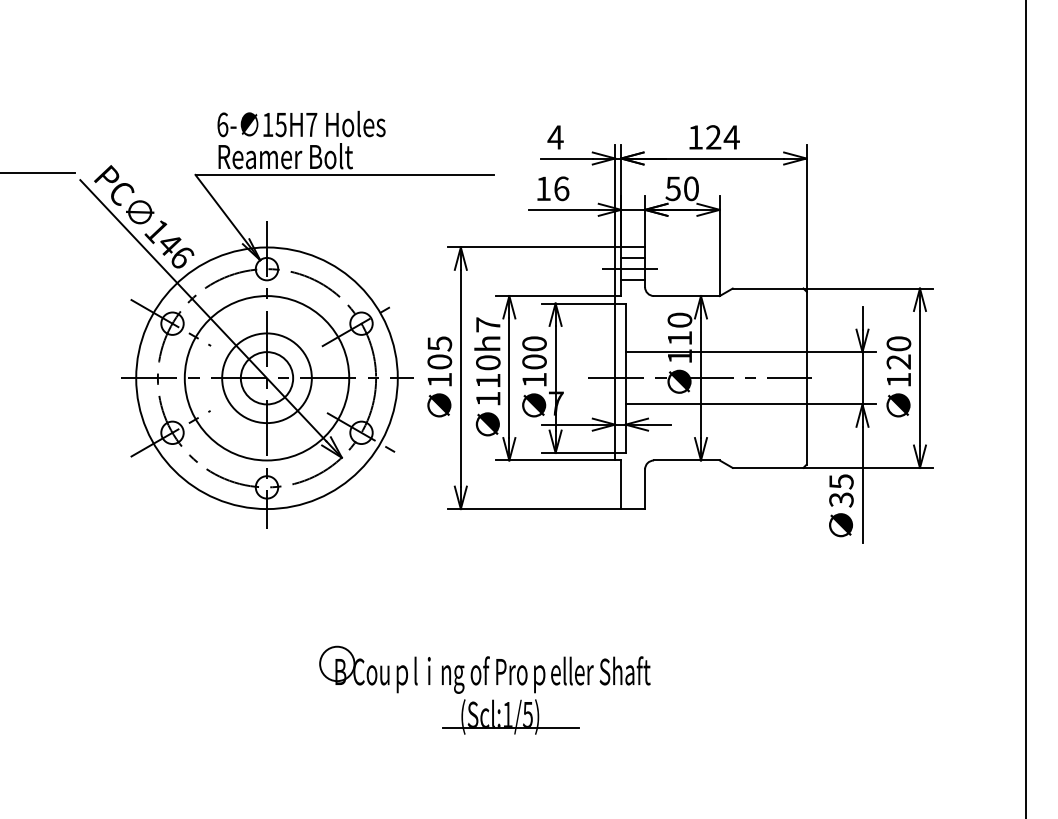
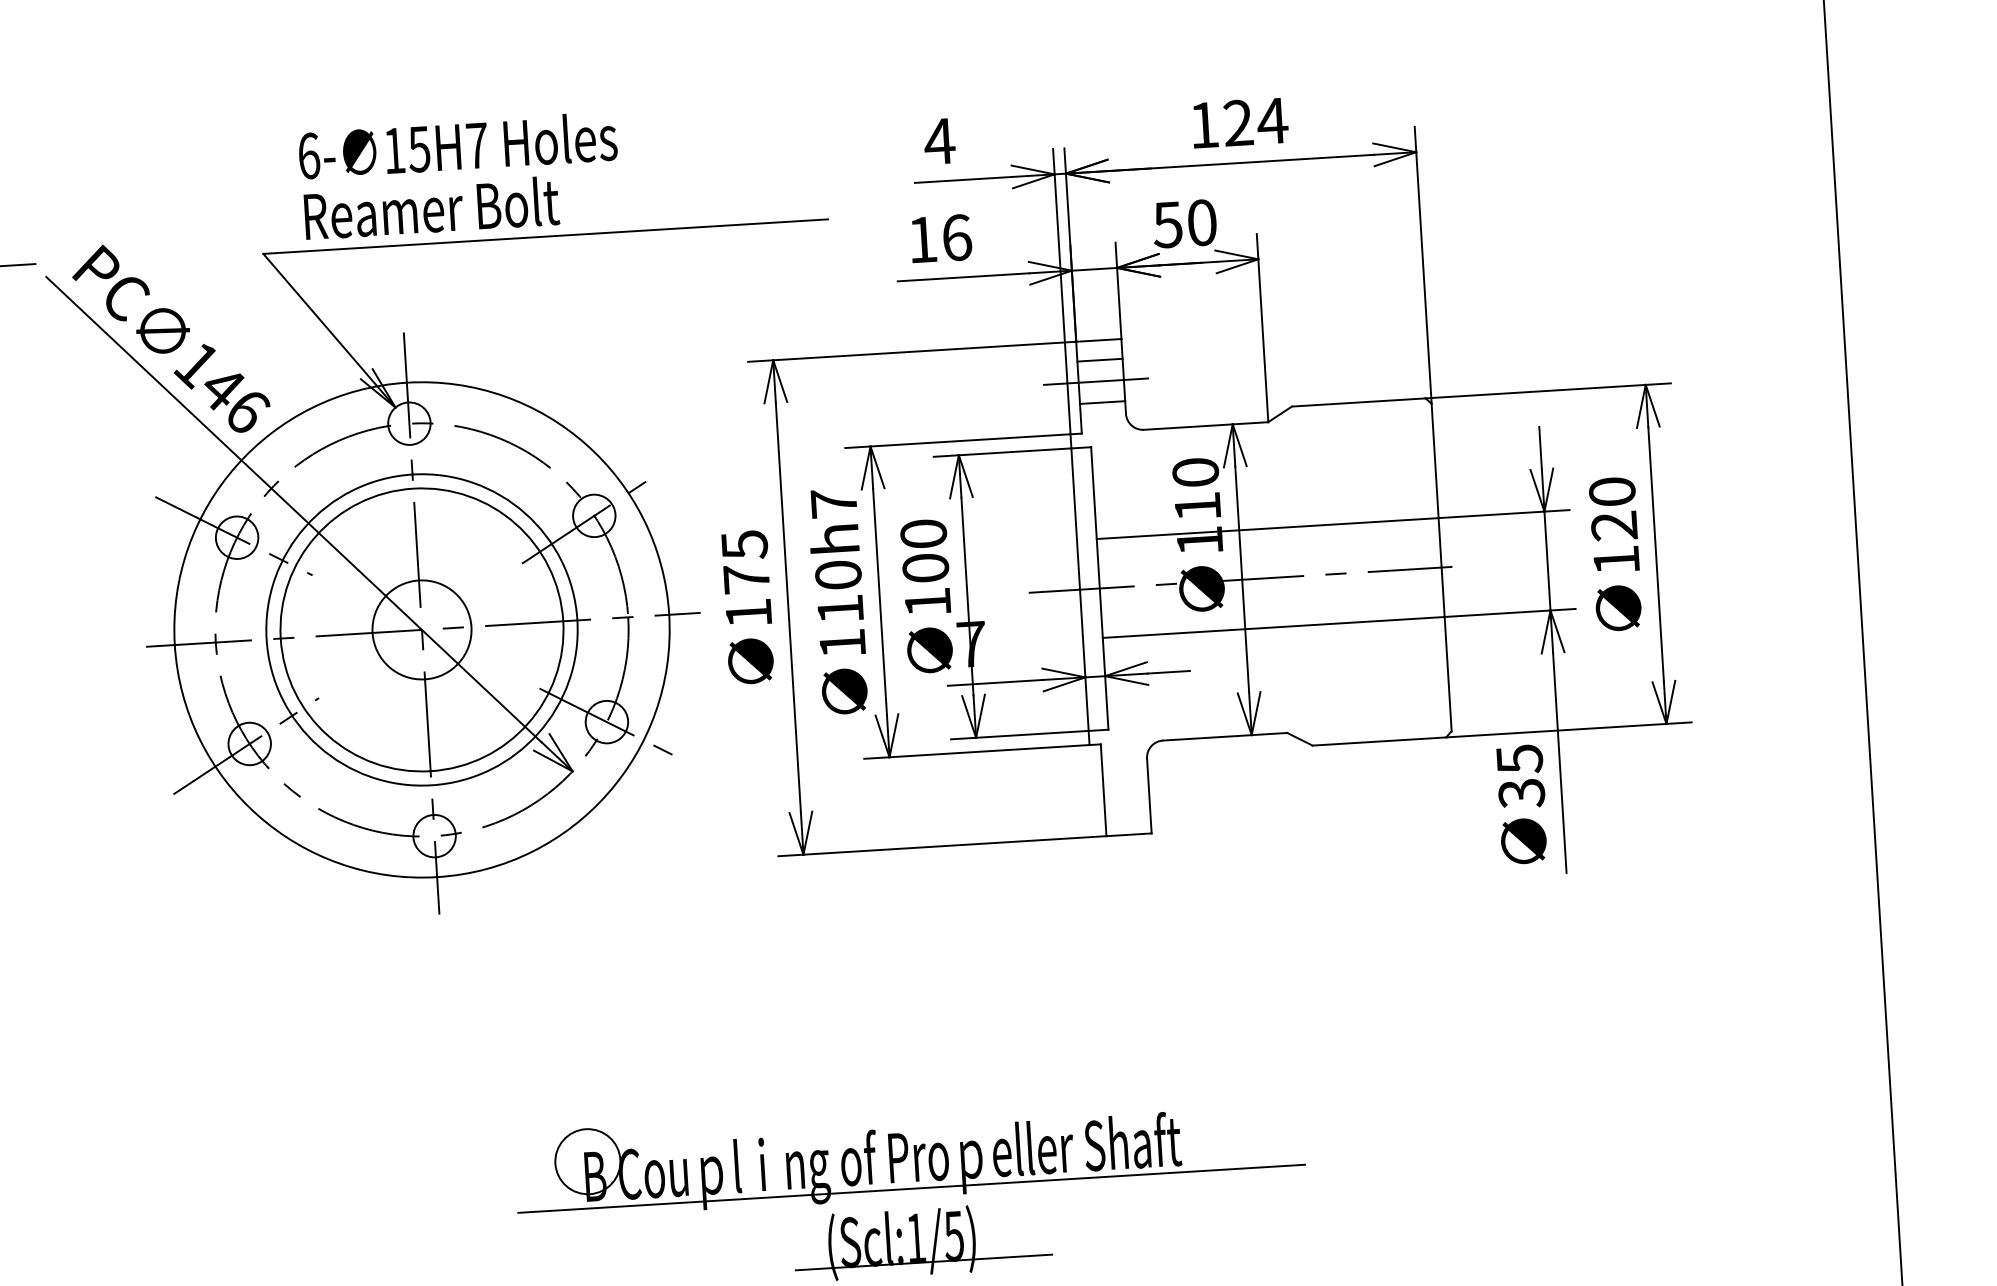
text: (439, 361) -> (746, 578), 105 -> 175
circle: (266, 378) -> (421, 630), size x1.67
line: (506, 688) -> (910, 1188), added

